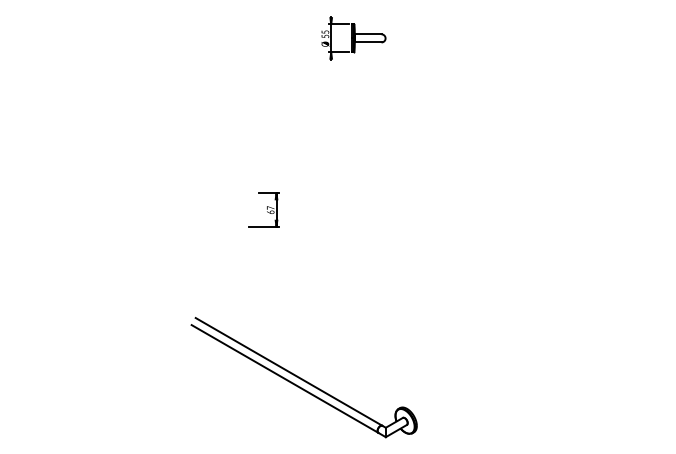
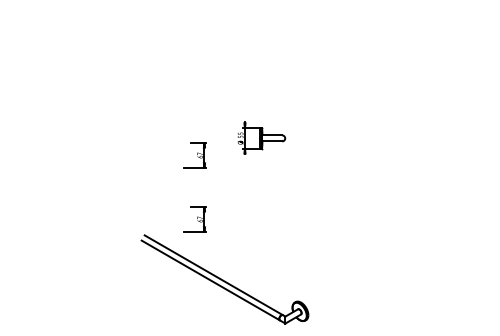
part: (353, 37) -> (261, 137), moved
part: (263, 296) -> (194, 219), added

